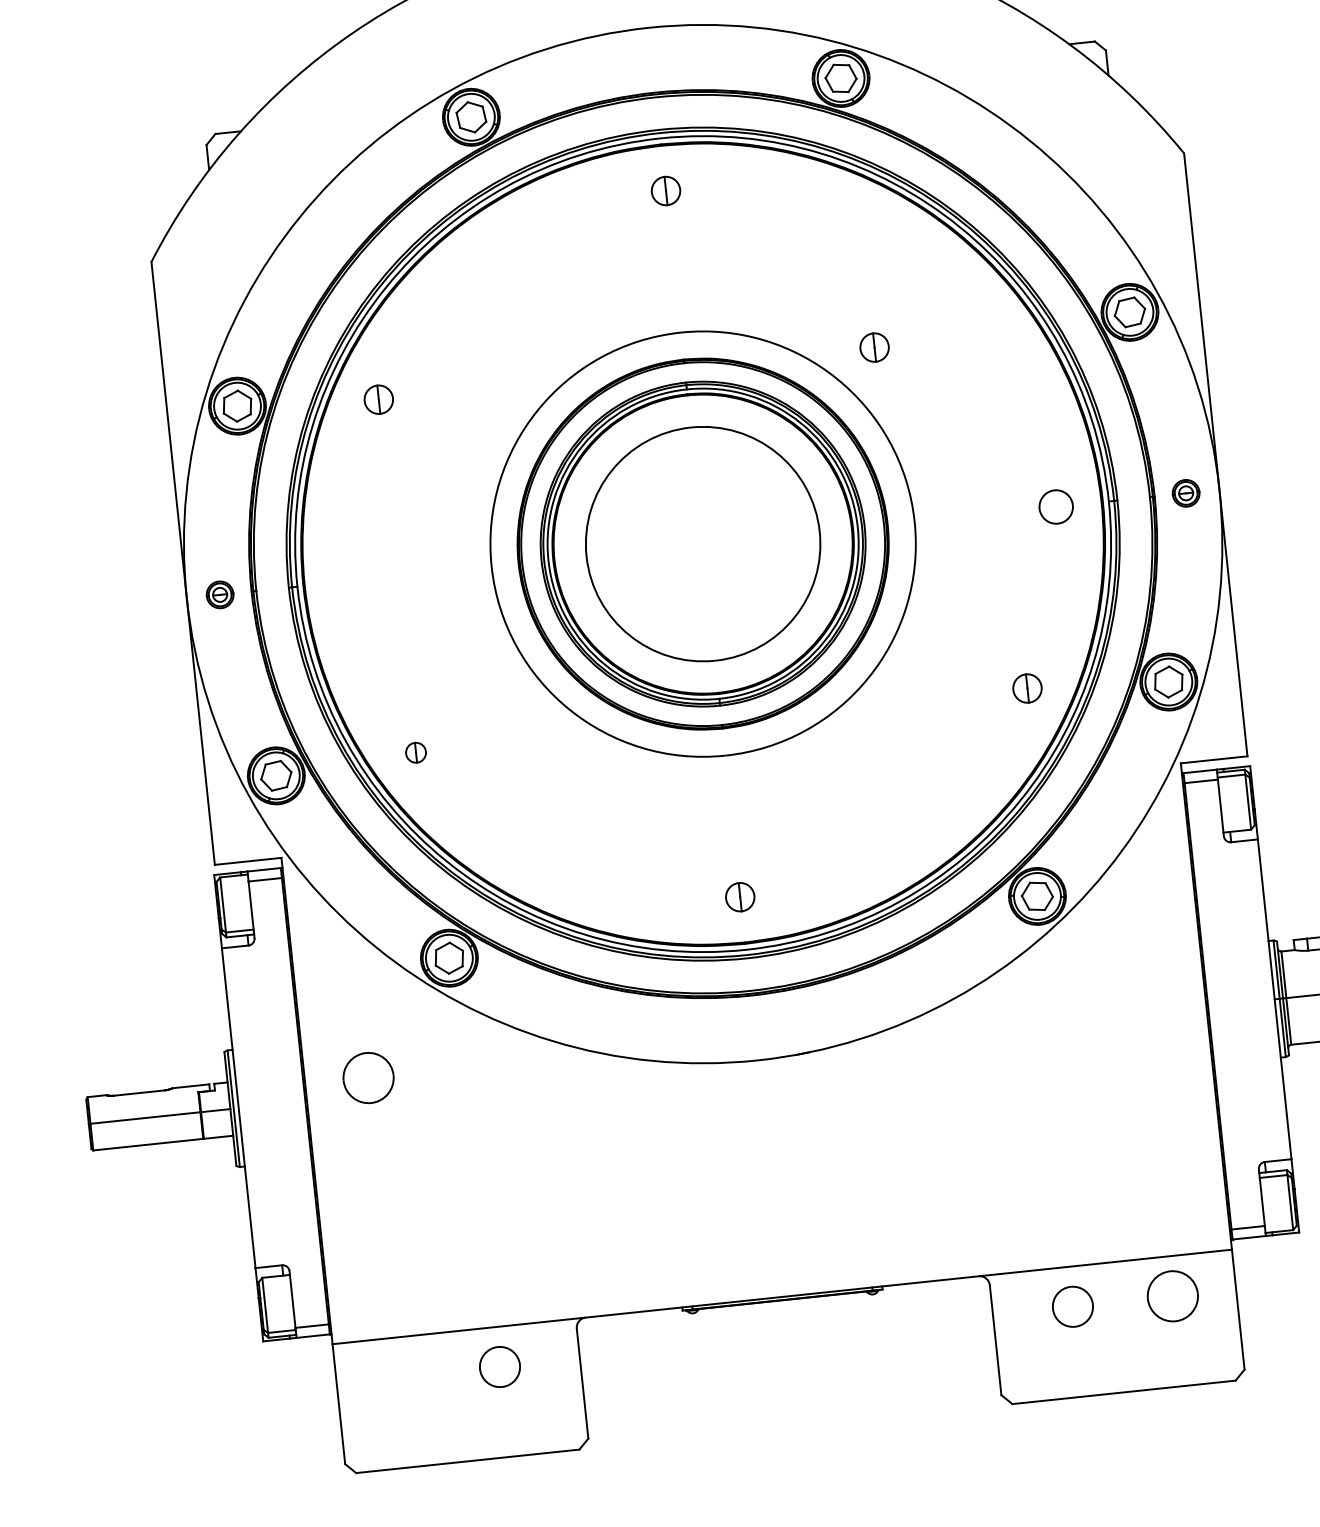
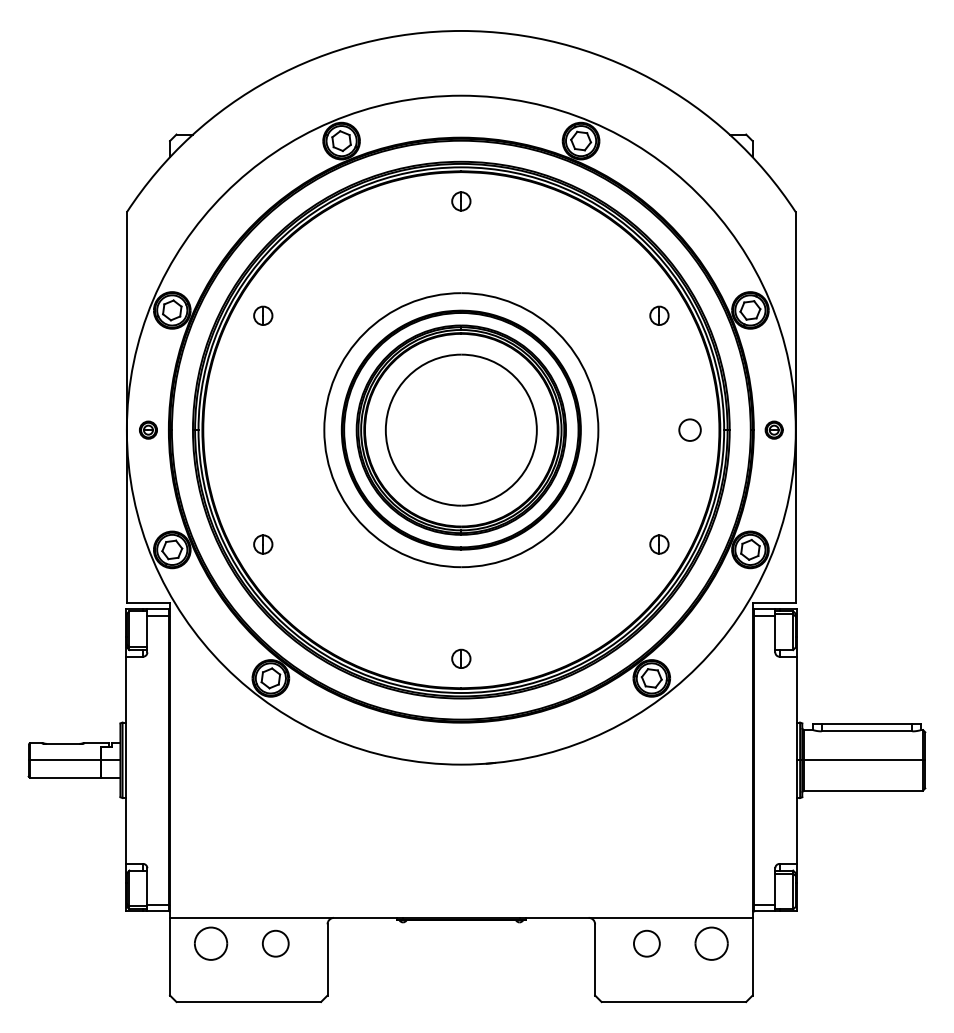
part: (874, 347) -> (659, 315), moved
part: (416, 752) -> (263, 544), size x1.43
part: (369, 1077) -> (211, 943), moved

